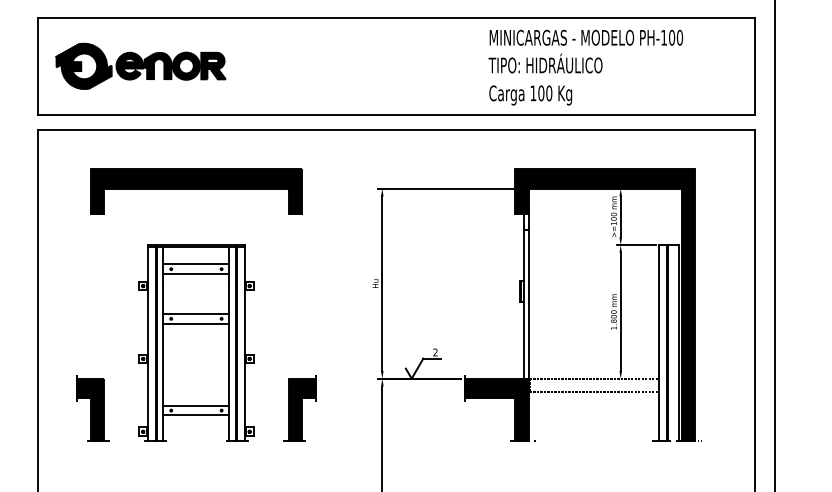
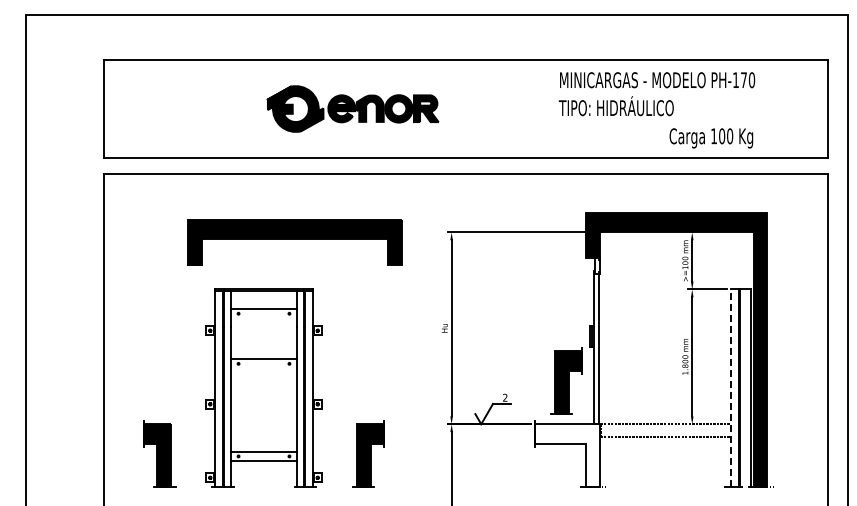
text: (671, 38) -> (743, 80), PH-100 -> PH-170
part: (140, 65) -> (352, 108), moved
text: (530, 95) -> (711, 138), moved
part: (195, 191) -> (294, 242), moved
line: (195, 273) -> (263, 318), removed
line: (195, 323) -> (263, 368), removed
part: (496, 335) -> (566, 380), added
line: (659, 343) -> (731, 388), solid -> dashed
fill: (497, 409) -> (567, 455), removed

